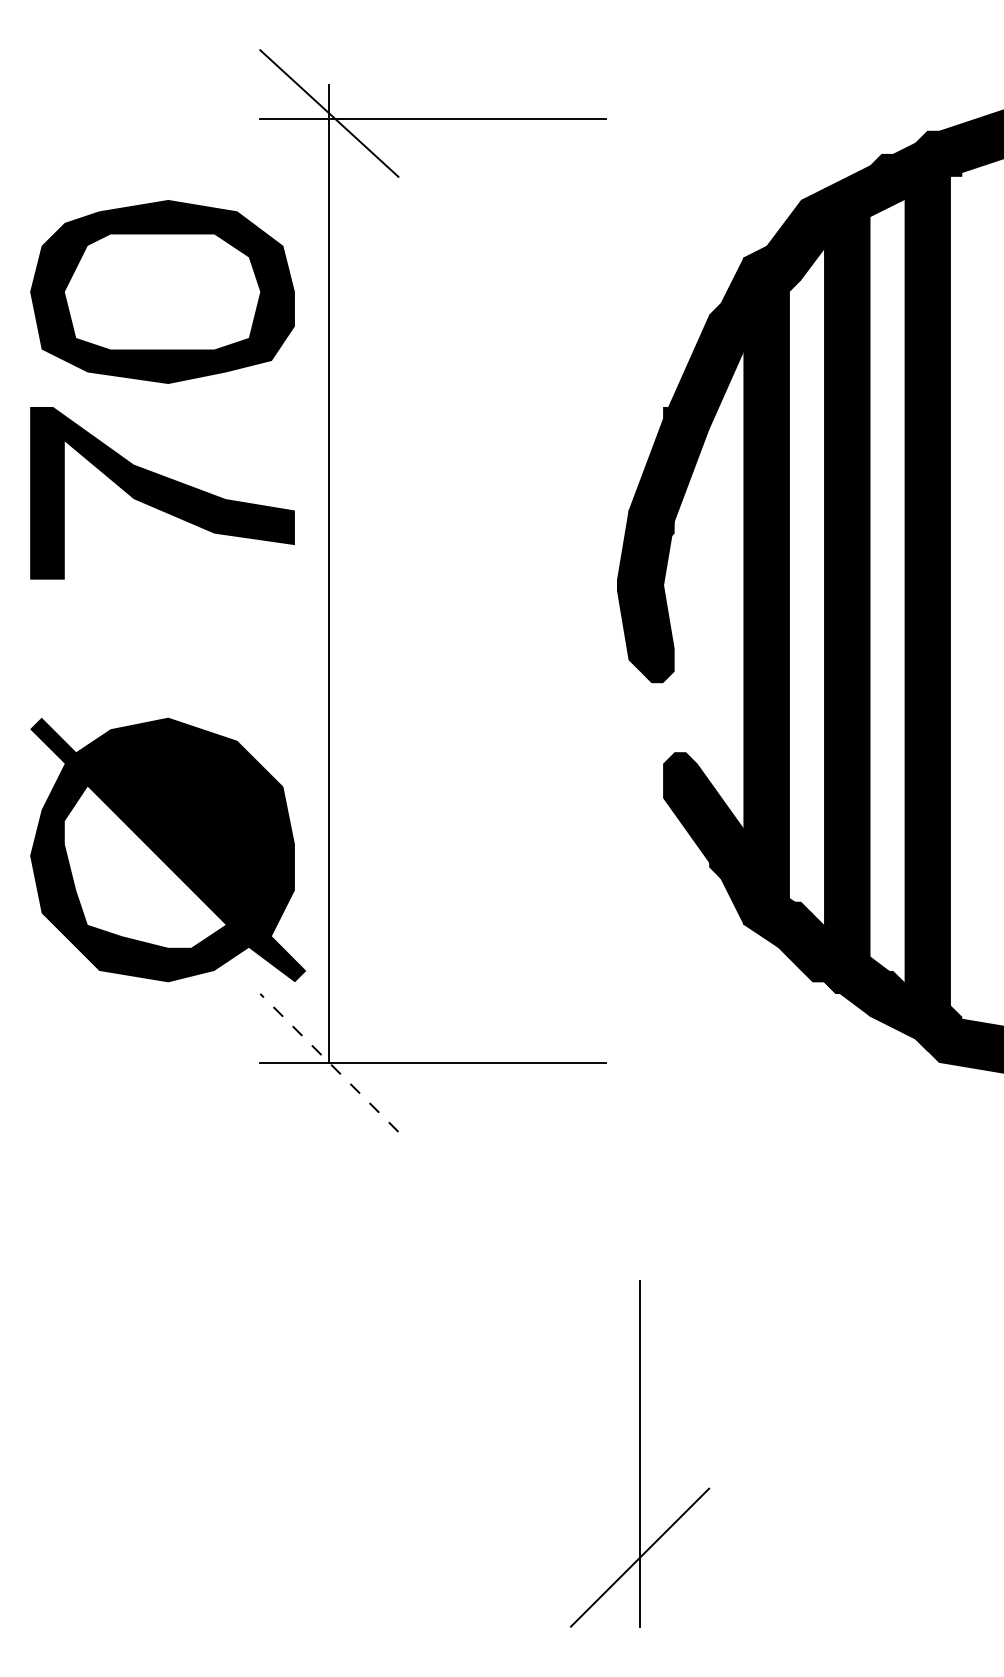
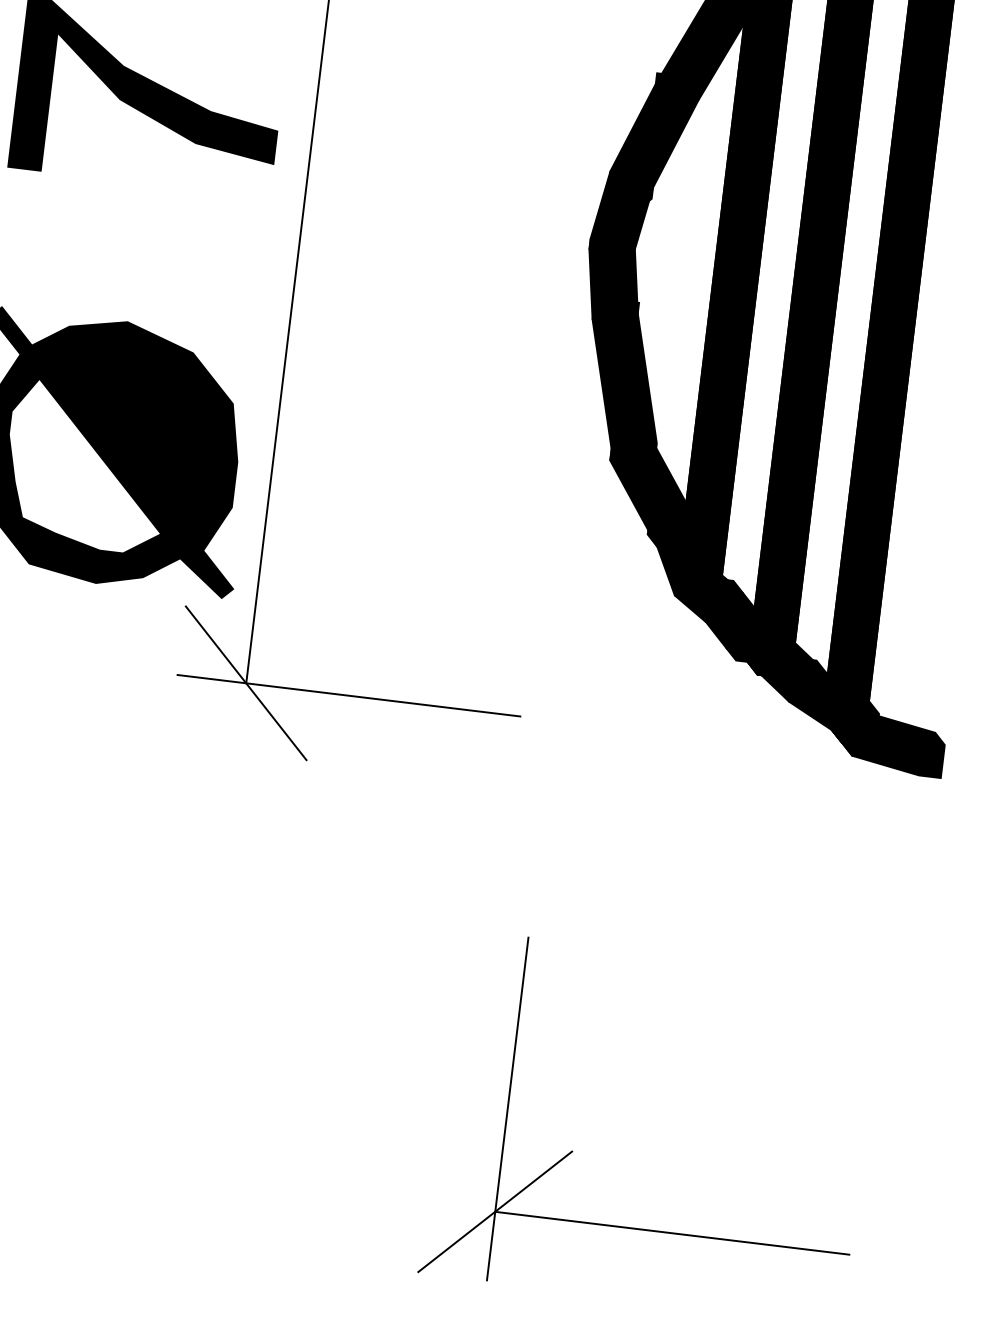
fill: (668, 717) -> (624, 381), added
line: (329, 1062) -> (246, 682), dashed -> solid
line: (818, 1557) -> (672, 1233), added

